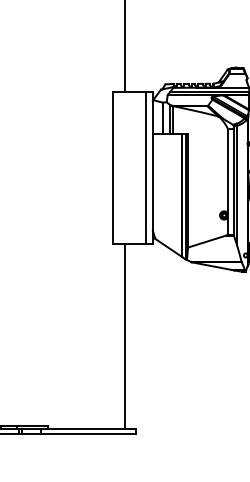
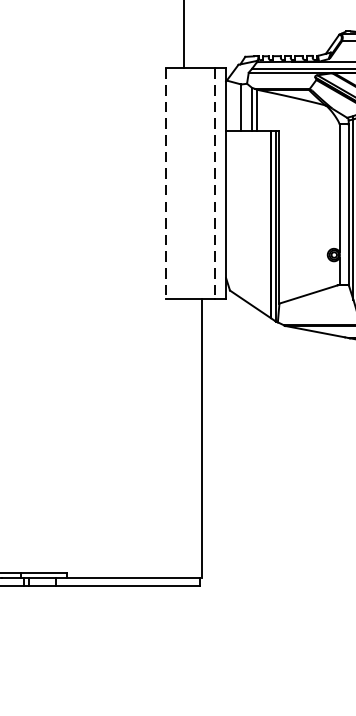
line: (112, 168) -> (165, 184), solid -> dashed
line: (145, 168) -> (215, 184), solid -> dashed
line: (124, 336) -> (201, 438), moved

